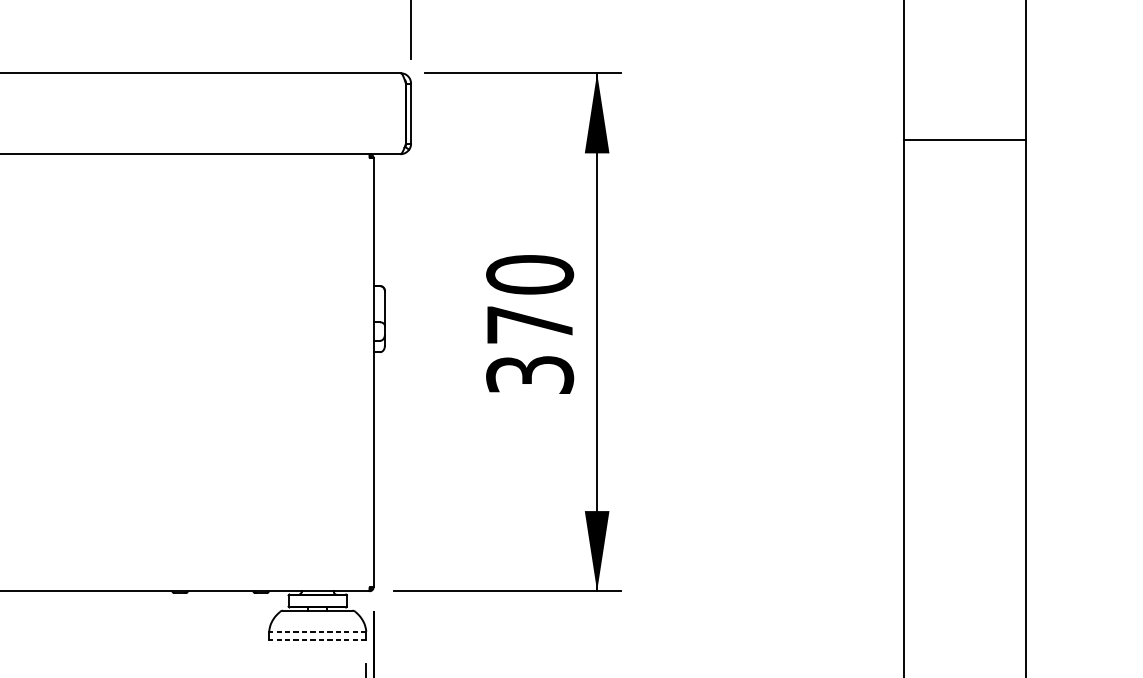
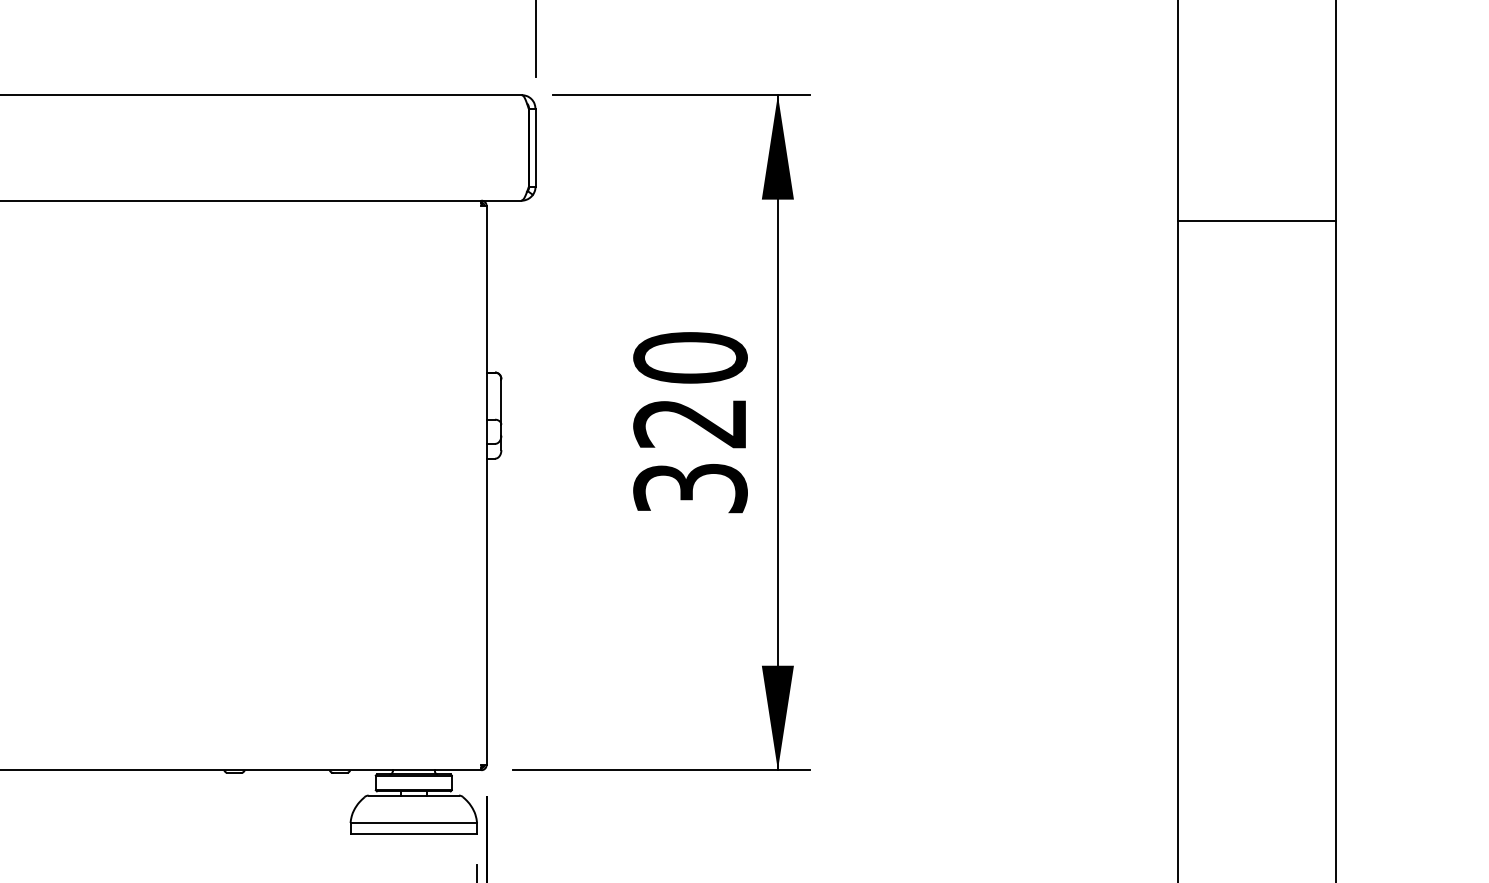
line: (965, 140) -> (1257, 221), moved
text: (529, 325) -> (689, 423), 370 -> 320
line: (317, 632) -> (413, 823), dashed -> solid
line: (317, 639) -> (413, 833), dashed -> solid

